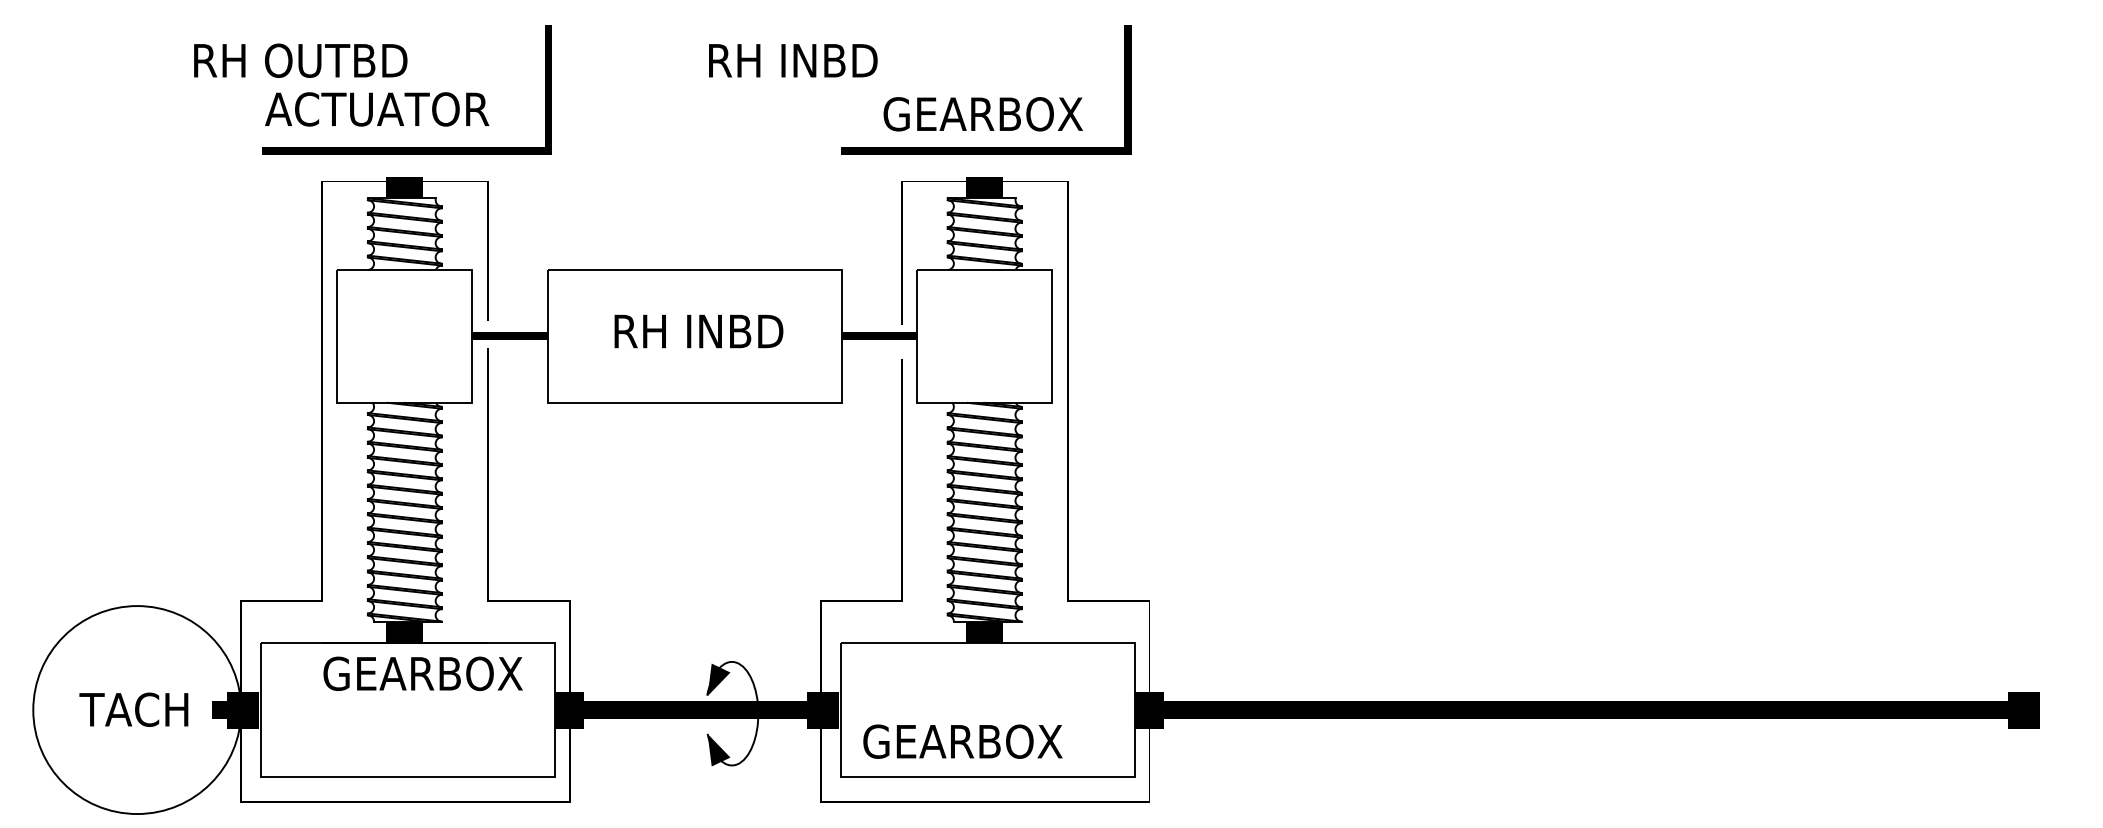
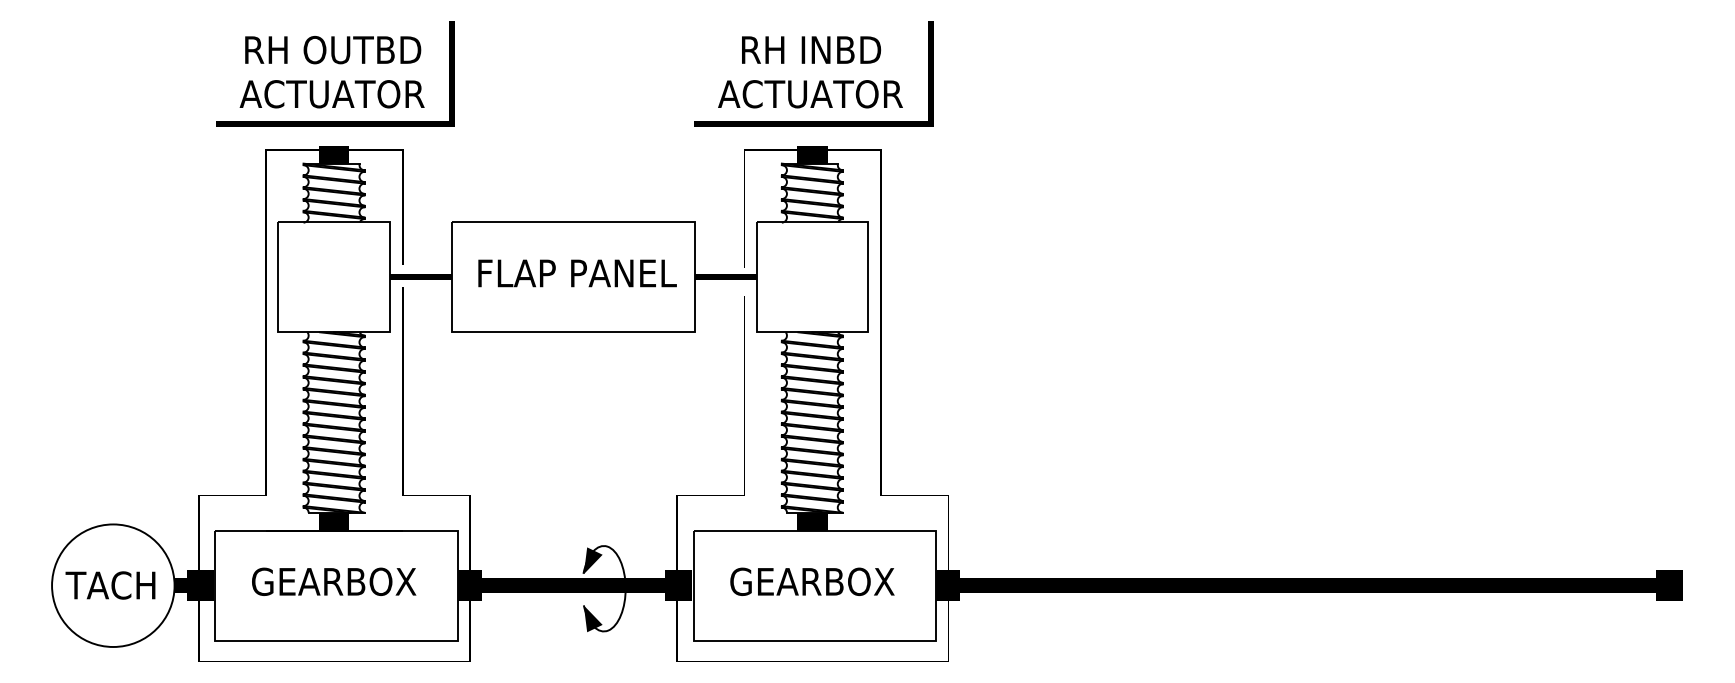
text: (793, 60) -> (811, 49), moved
text: (301, 61) -> (333, 50), moved
text: (376, 109) -> (331, 94), moved
text: (982, 114) -> (810, 94), GEARBOX -> ACTUATOR
text: (699, 331) -> (577, 273), RH INBD -> FLAP PANEL
text: (423, 673) -> (334, 581), moved
circle: (137, 709) -> (113, 585), size x0.71
text: (963, 741) -> (812, 581), moved

